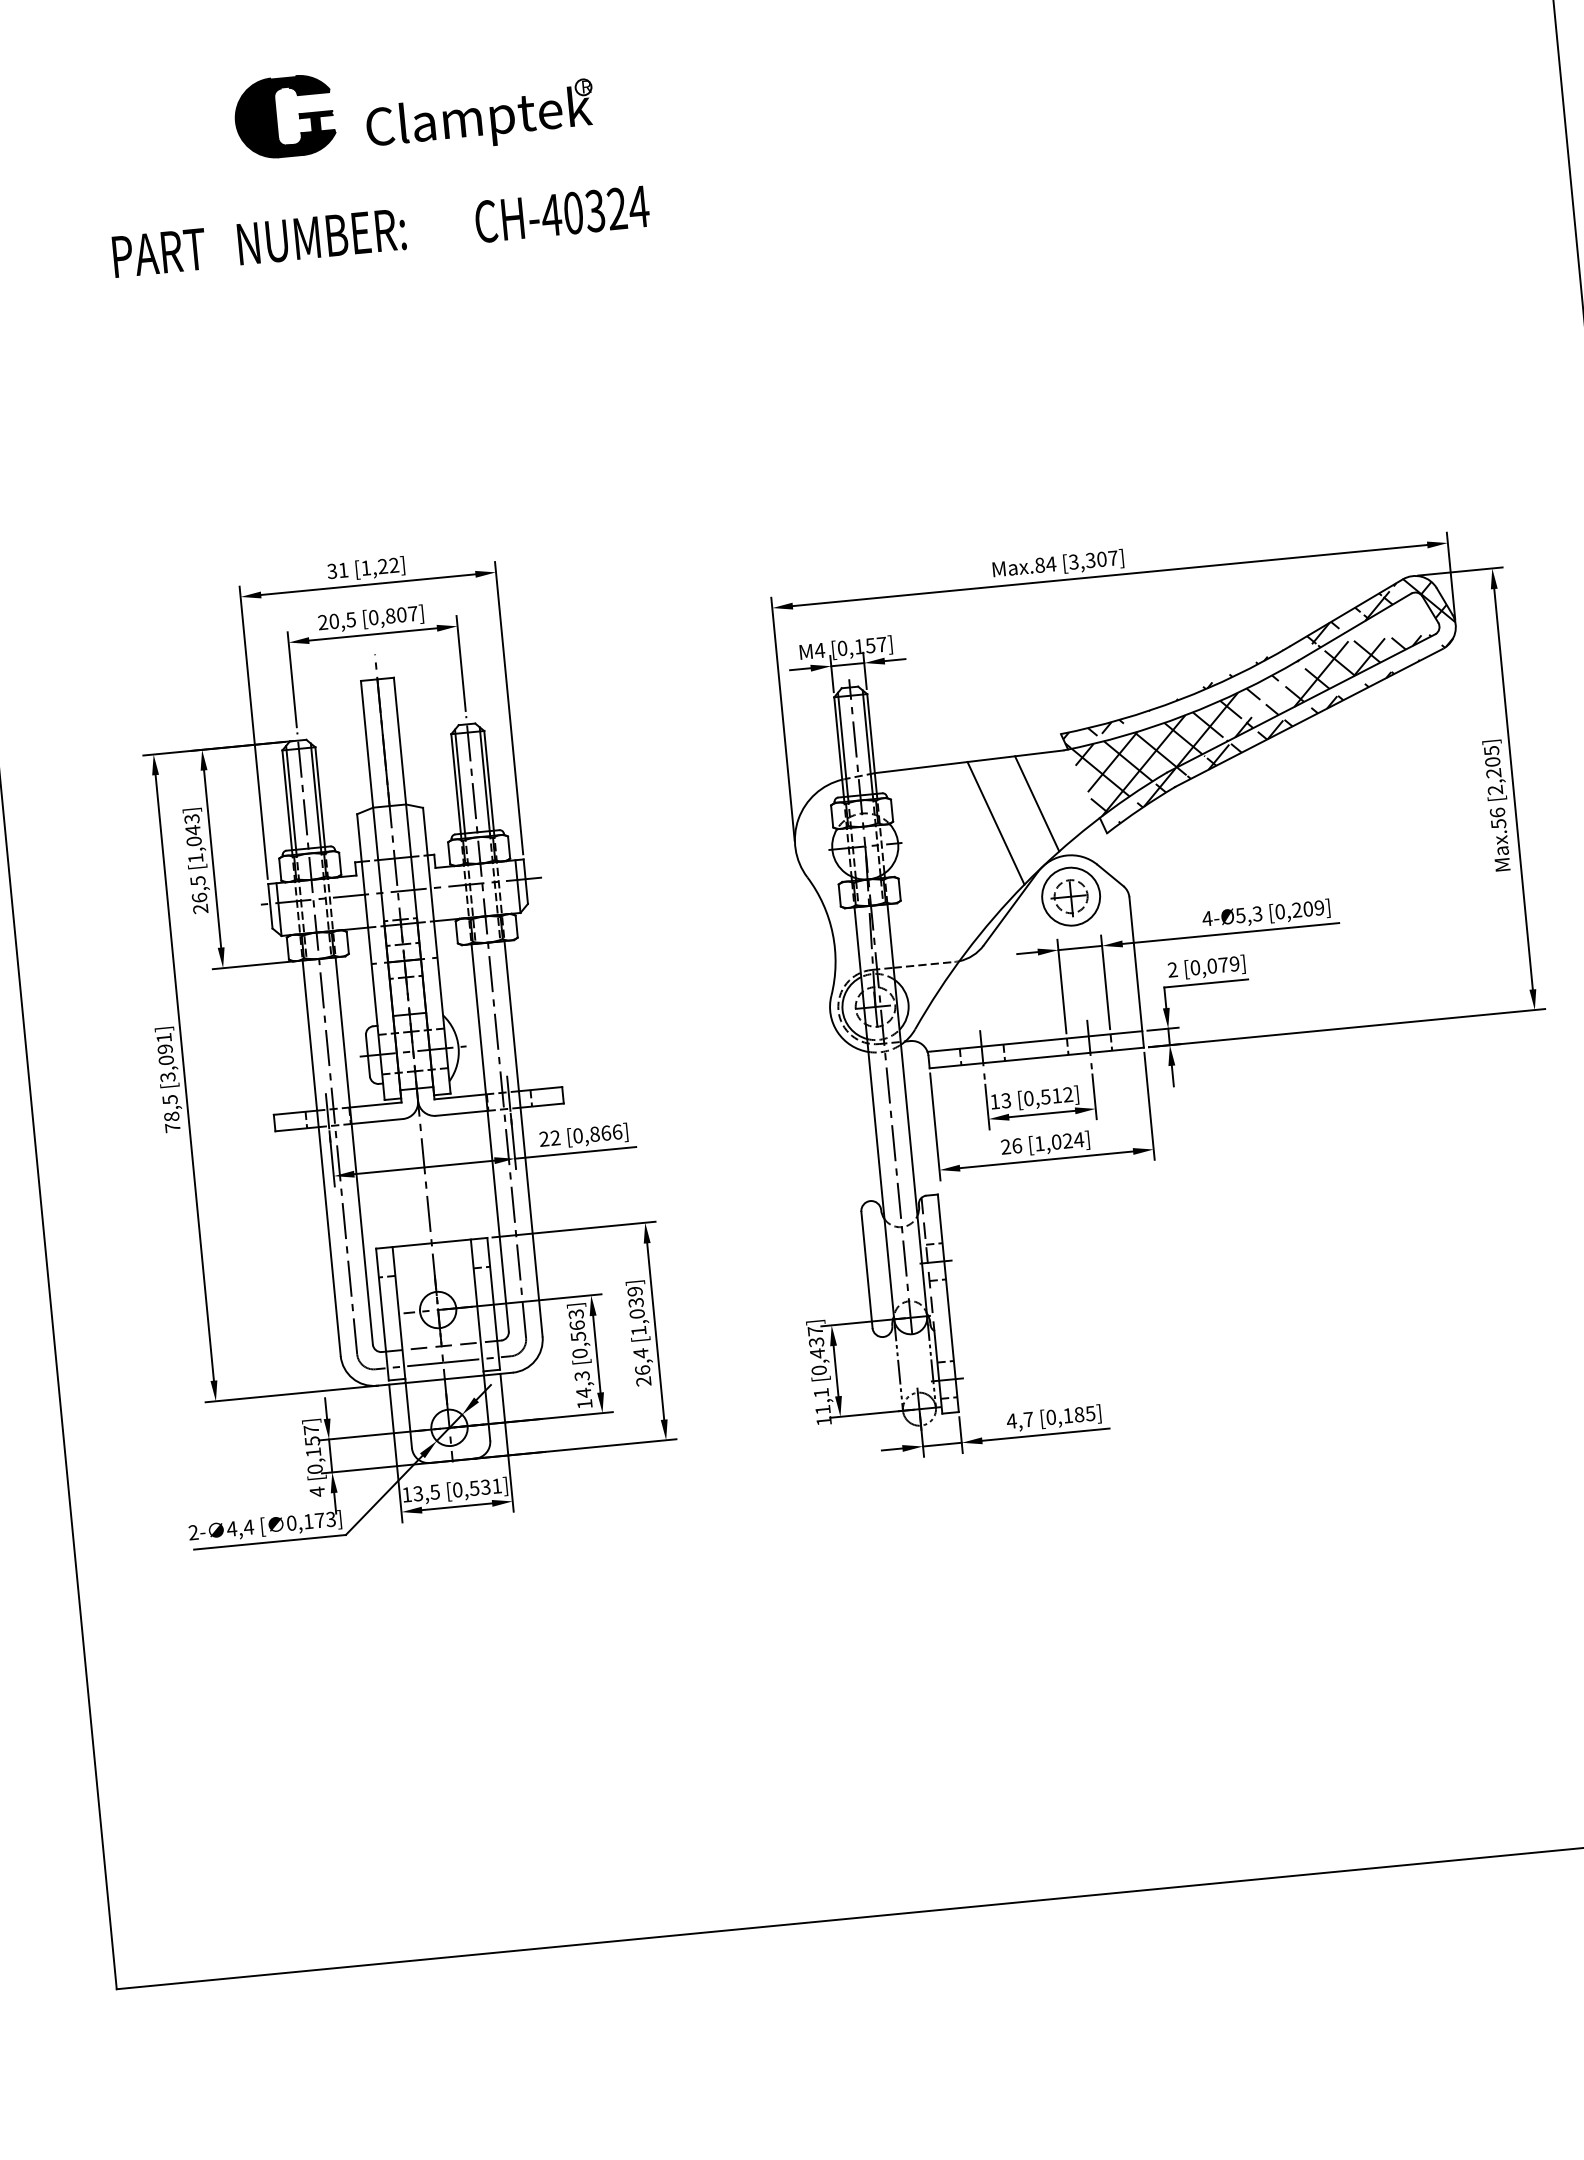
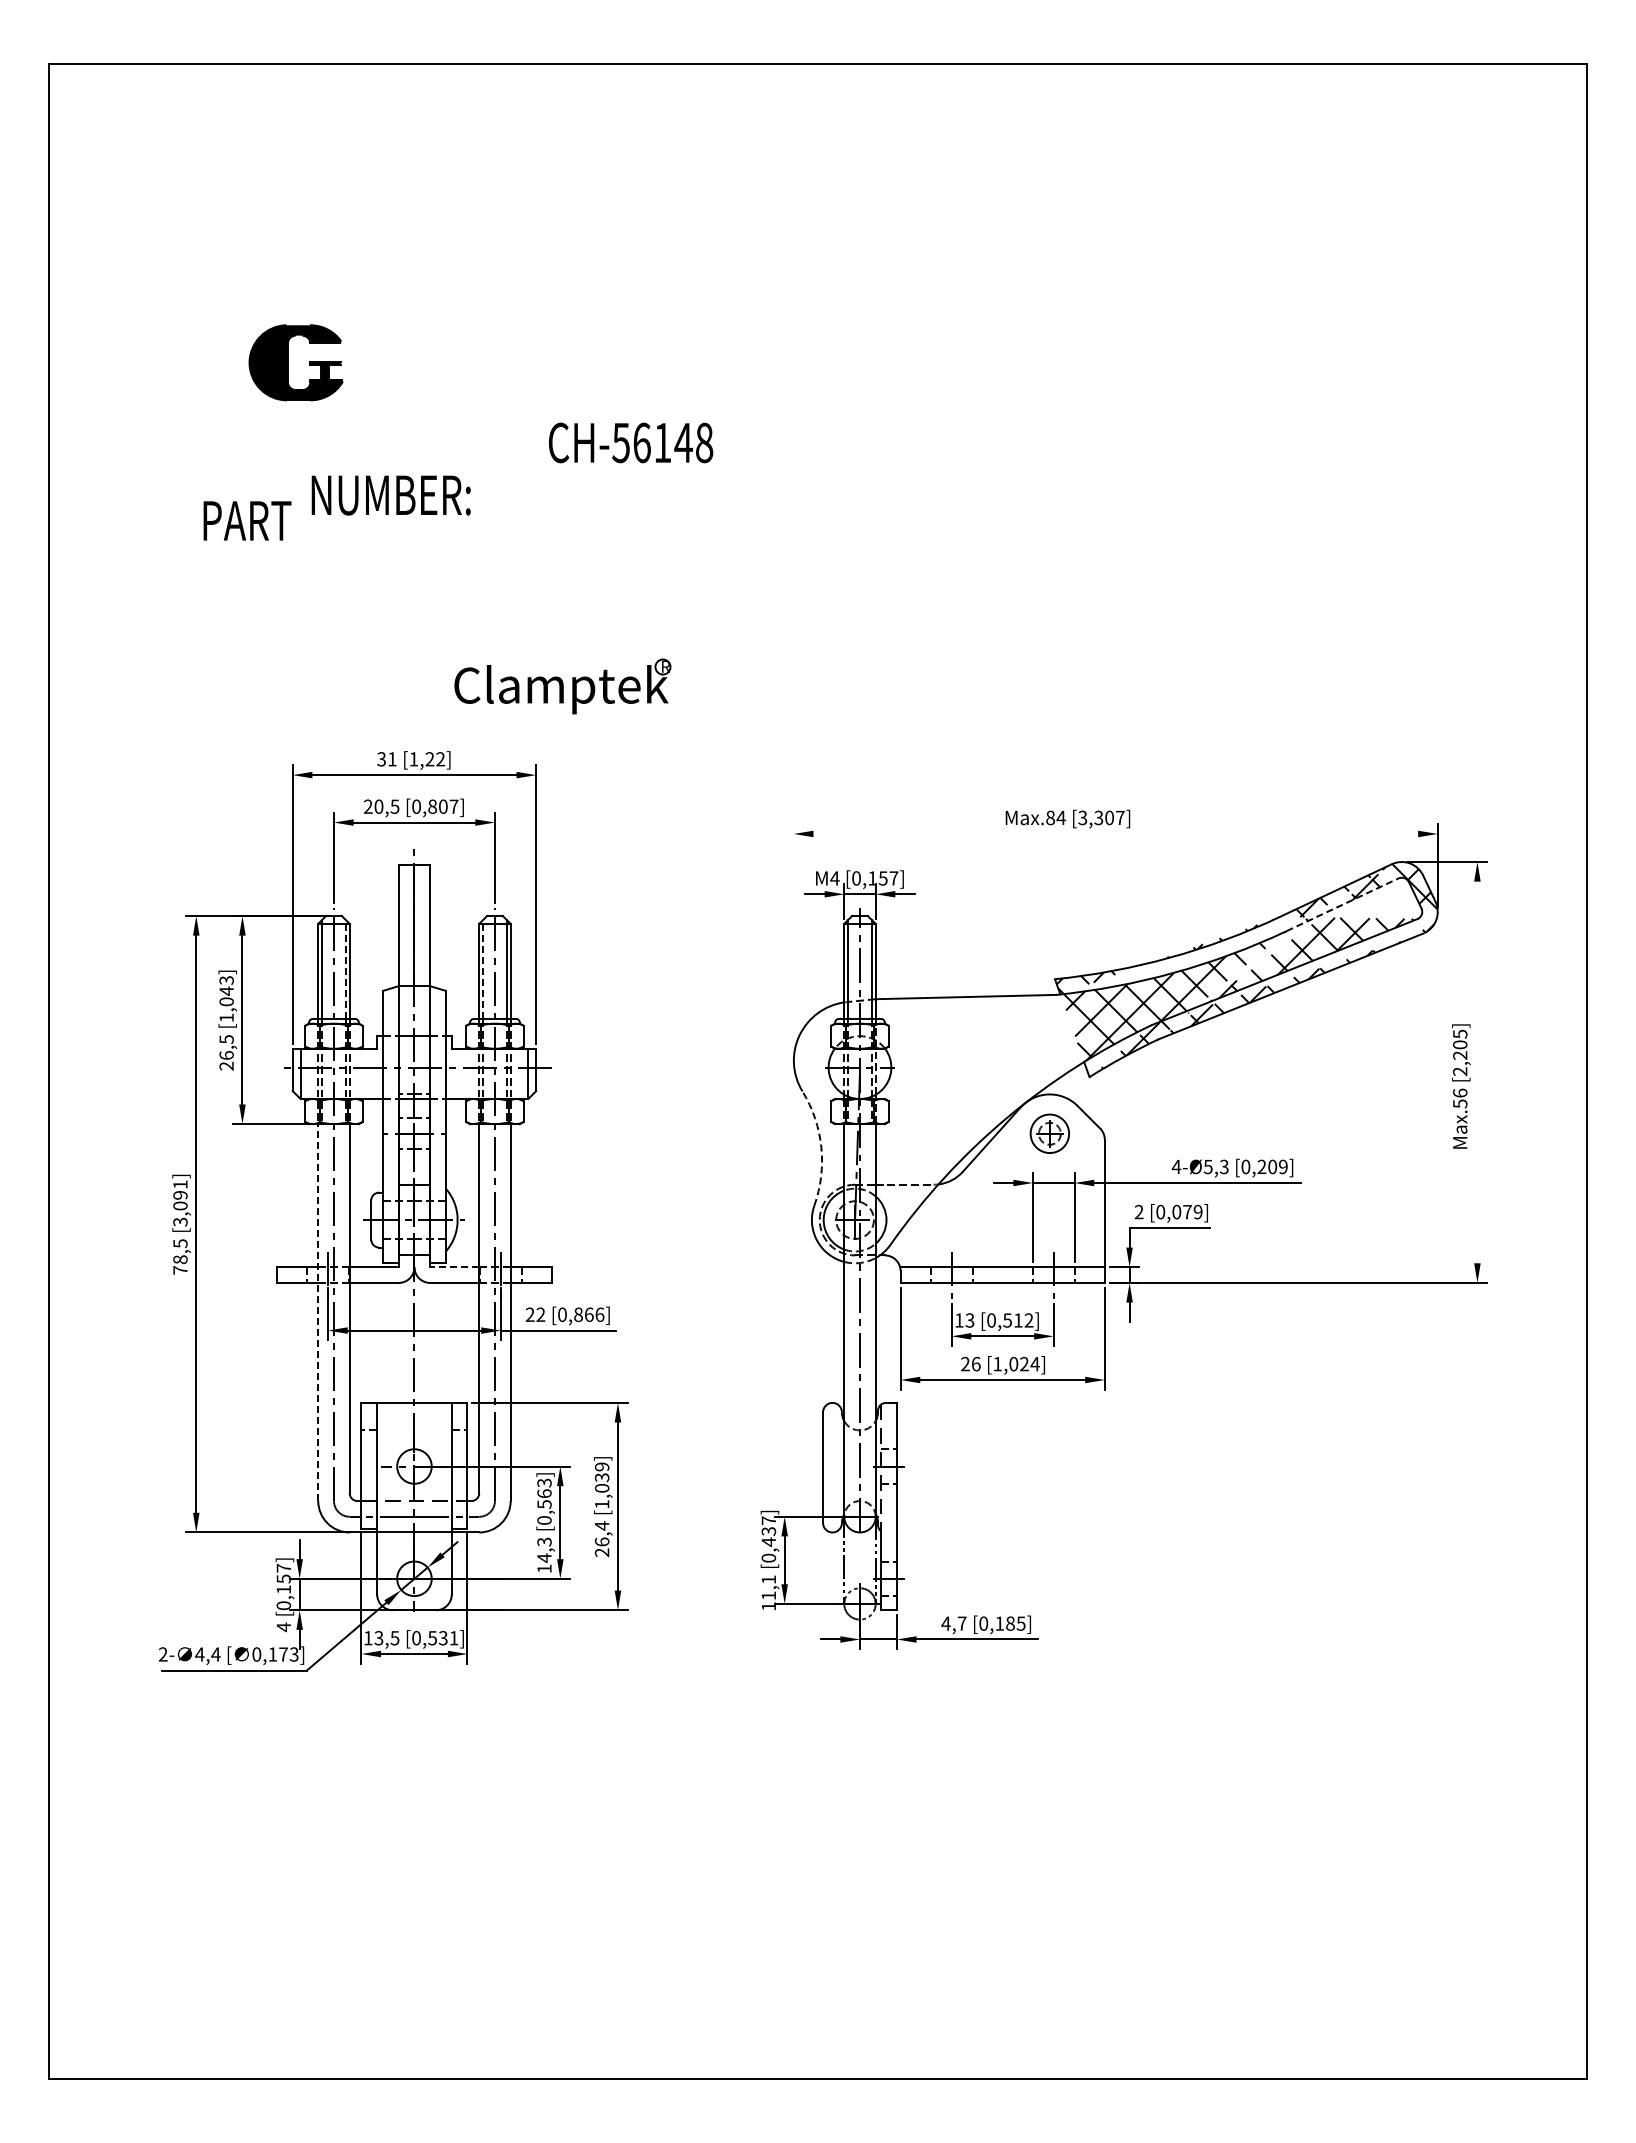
part: (276, 117) -> (288, 362), moved
part: (480, 117) -> (562, 686), moved
text: (594, 210) -> (662, 442), CH-40324 -> CH-56148
text: (321, 237) -> (390, 495), moved
text: (159, 252) -> (247, 520), moved
line: (1109, 575) -> (1115, 833), removed
line: (1355, 626) -> (1342, 904), solid -> dashed
line: (782, 718) -> (793, 939), removed
line: (460, 780) -> (483, 968), solid -> dashed
line: (1513, 789) -> (1477, 1072), removed
line: (315, 794) -> (345, 968), solid -> dashed
line: (1036, 803) -> (1025, 1042), removed
line: (995, 823) -> (985, 1057), removed
part: (1070, 896) -> (1049, 1133), size x0.7
arc: (832, 934) -> (821, 1147), solid -> dashed
line: (460, 1097) -> (454, 1267), solid -> dashed
line: (321, 1158) -> (318, 1312), solid -> dashed

